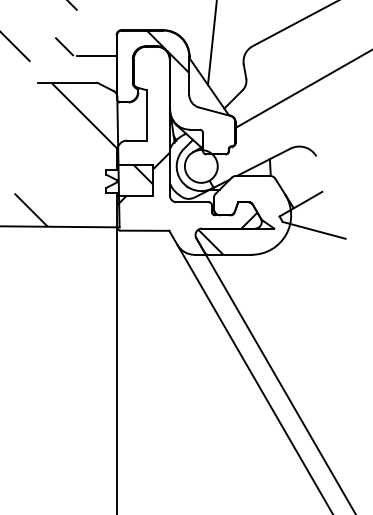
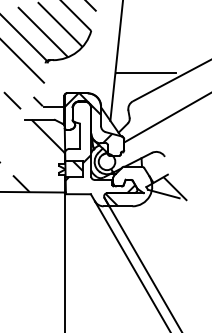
hatch: (164, 80) -> (88, 118), added
hatch: (337, 219) -> (175, 188), added

